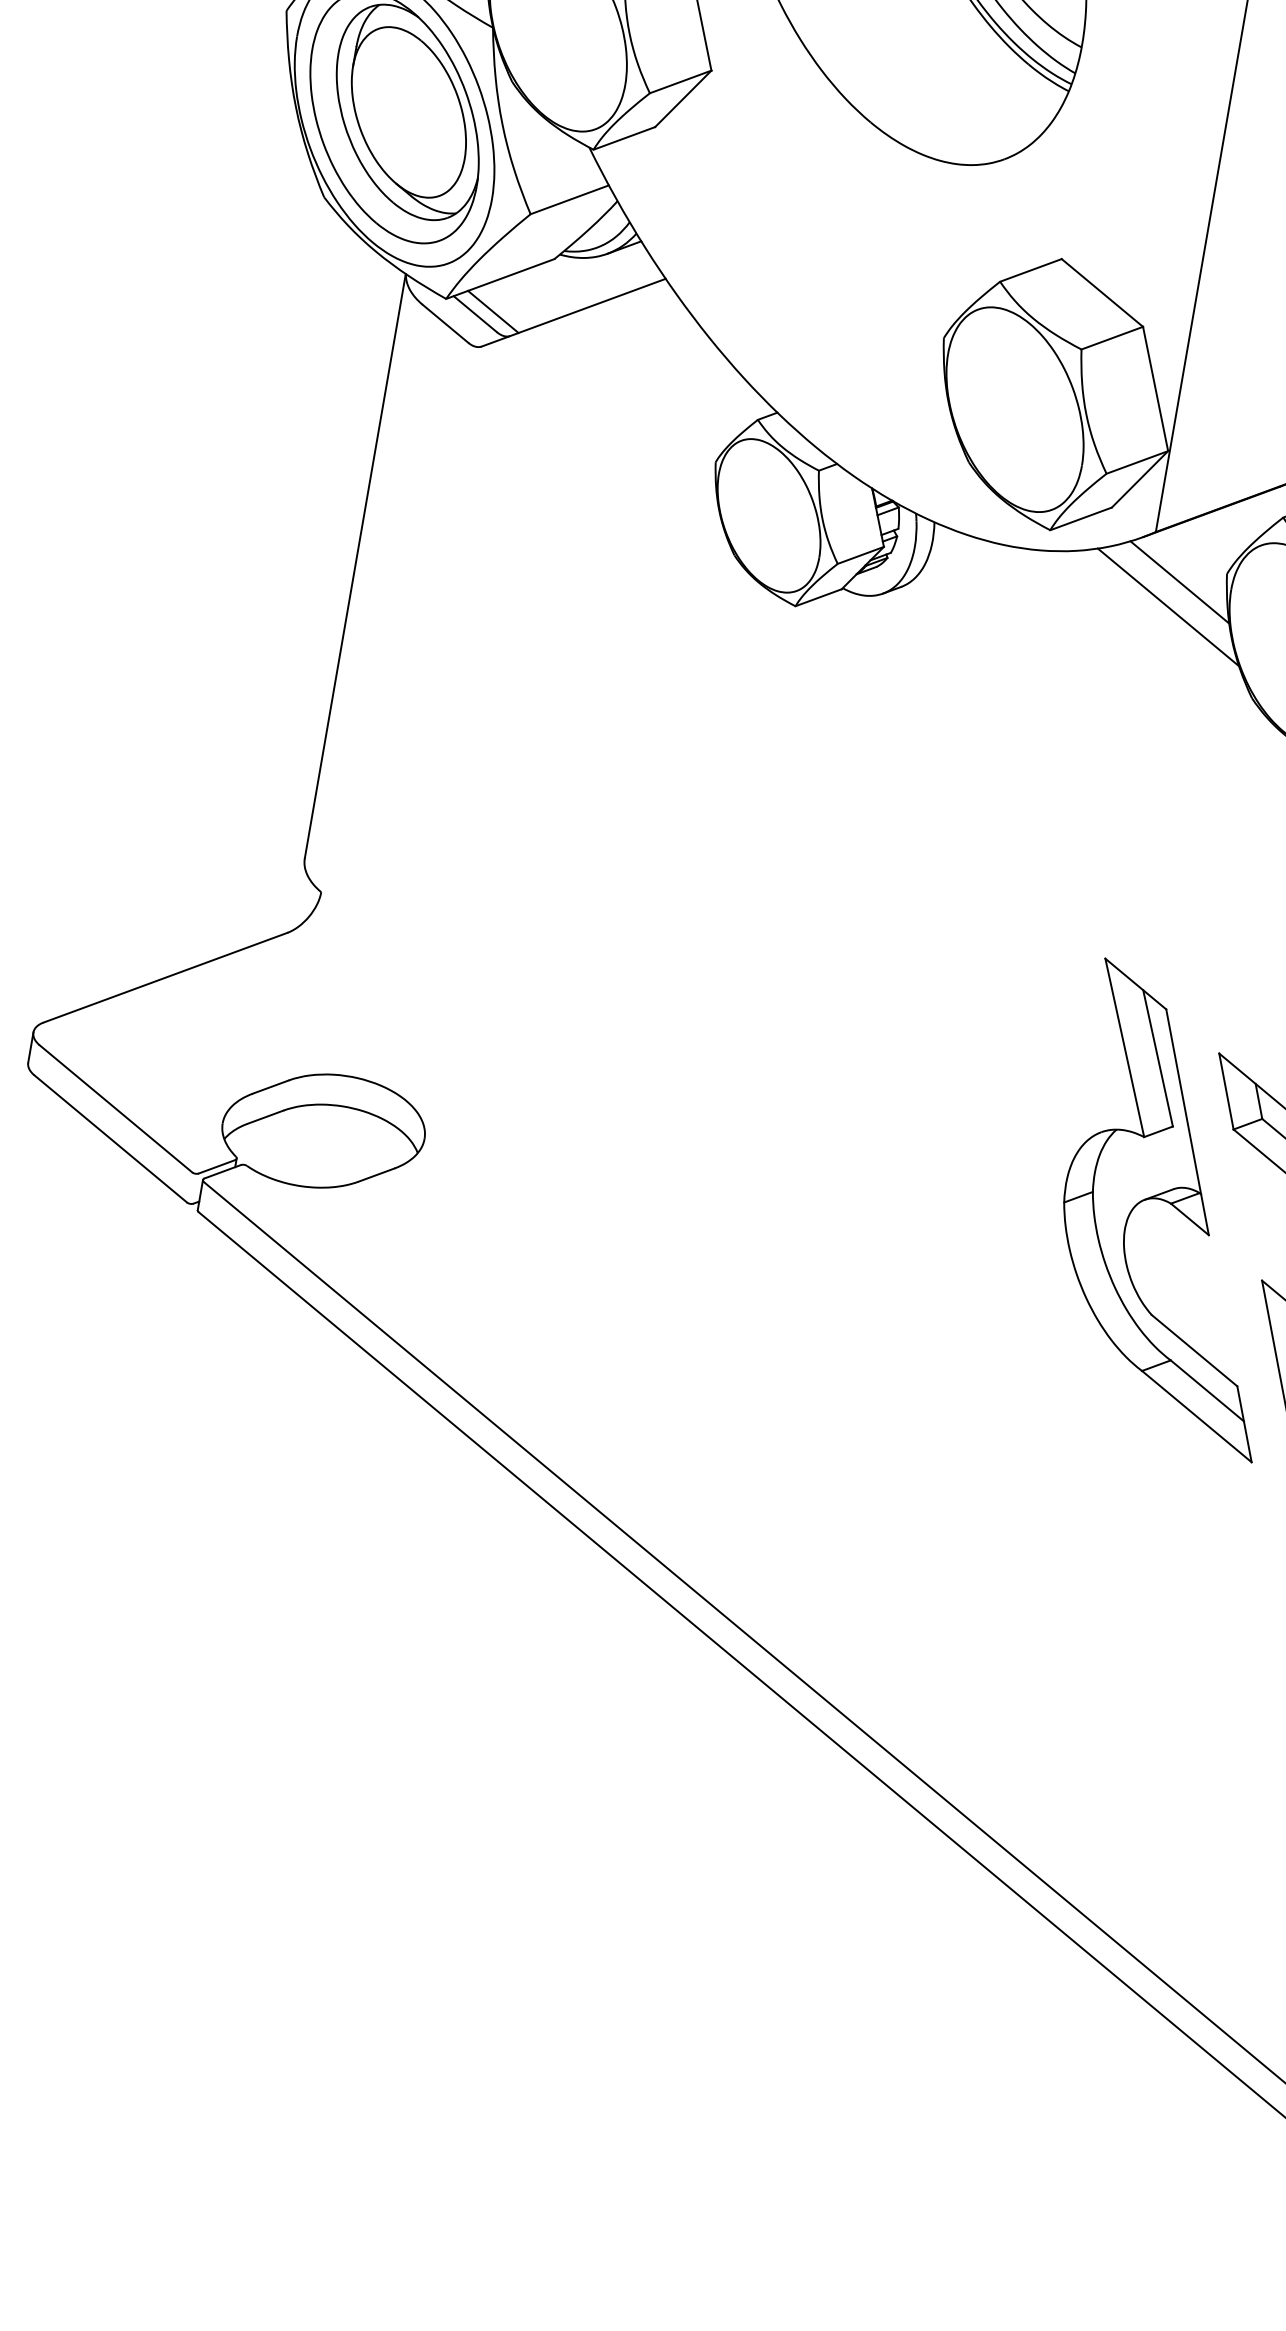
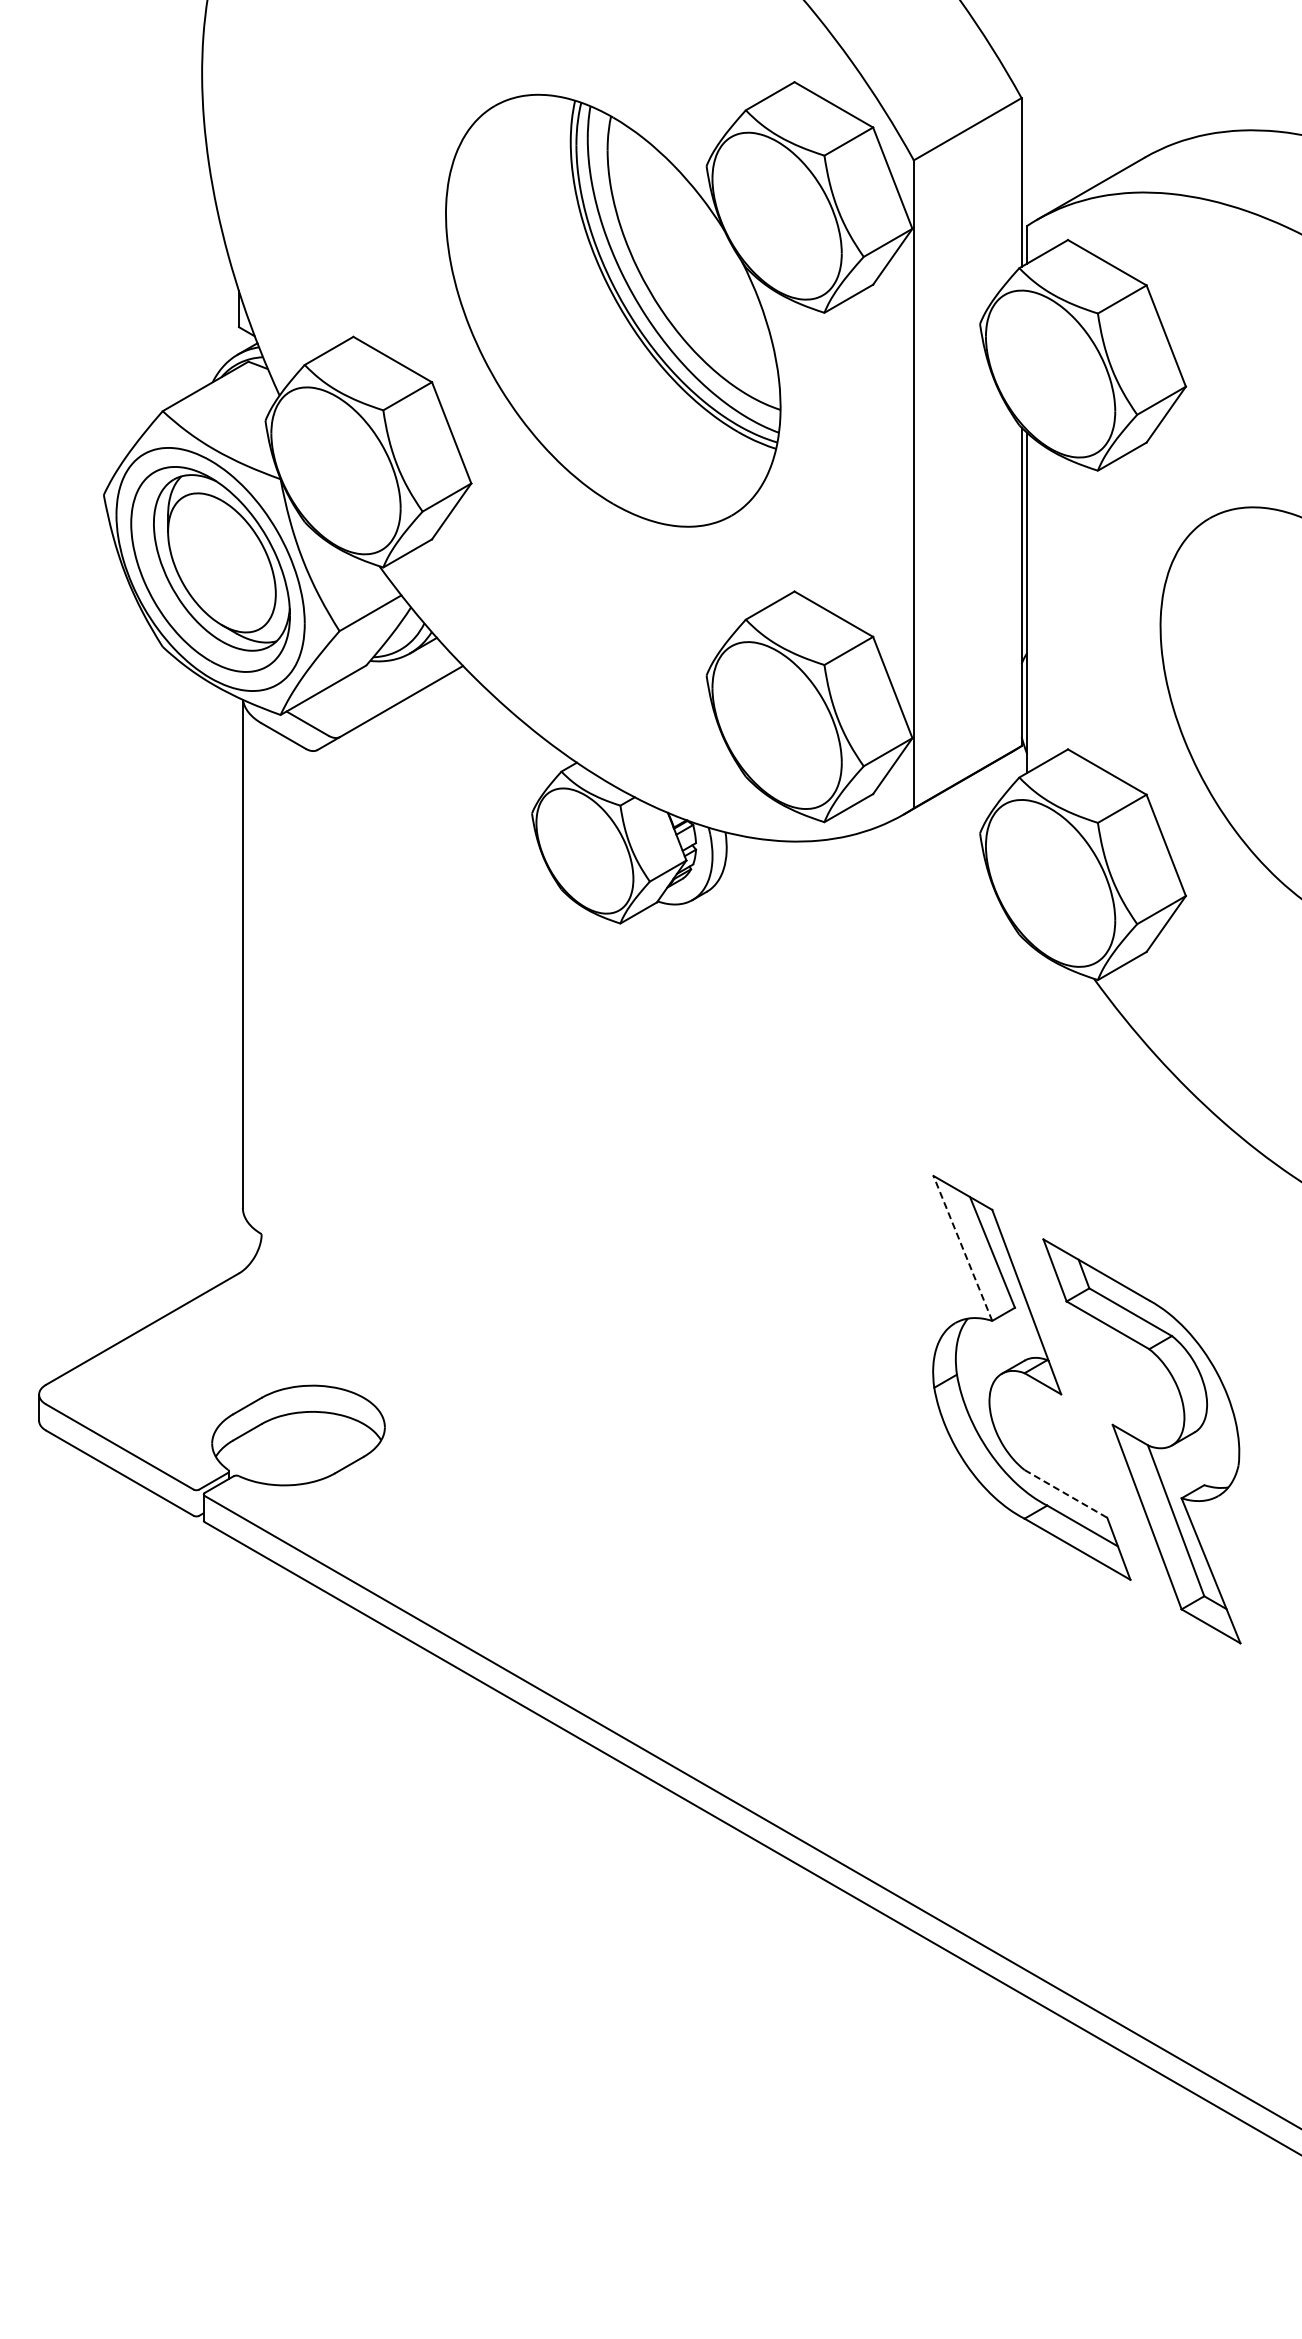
line: (492, 312) -> (321, 719), removed
line: (1180, 581) -> (941, 846), removed
line: (1168, 606) -> (935, 869), removed
line: (1124, 1046) -> (962, 1247), solid -> dashed
line: (1194, 1350) -> (1065, 1493), solid -> dashed

